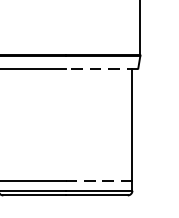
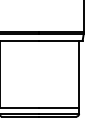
line: (101, 67) -> (60, 40), dashed -> solid
line: (99, 181) -> (59, 108), dashed -> solid

